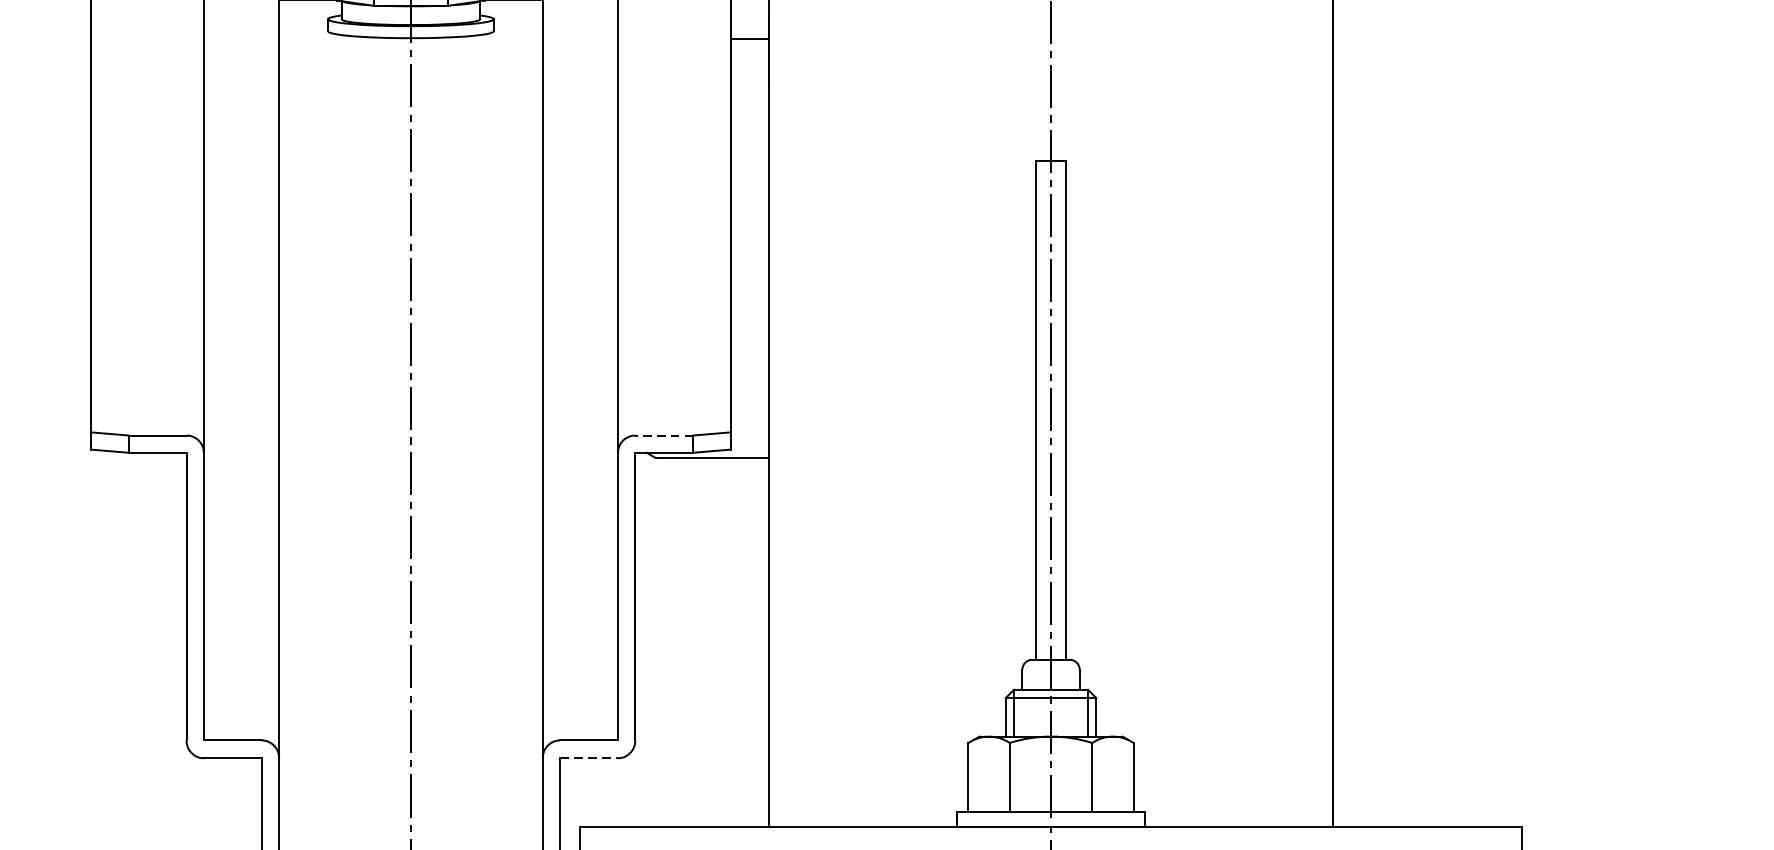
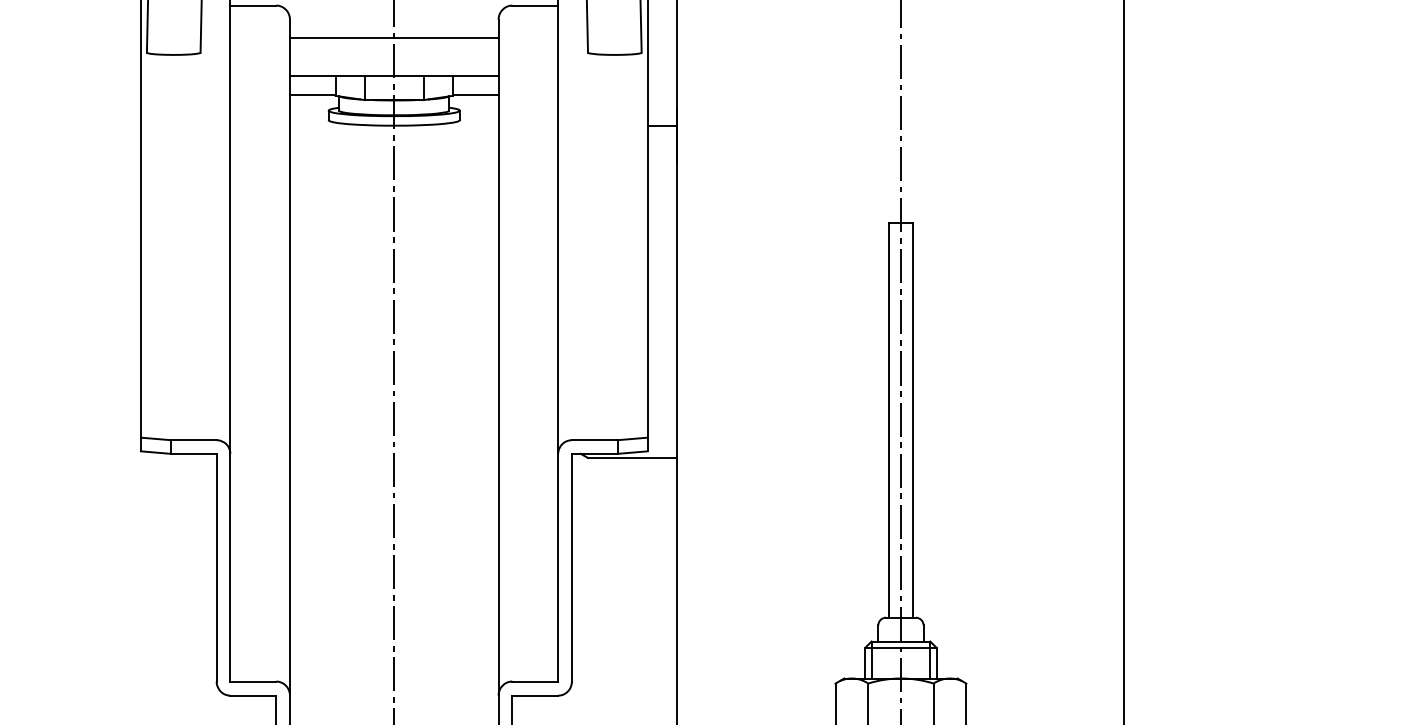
line: (663, 435) -> (594, 440), dashed -> solid
line: (589, 758) -> (535, 695), dashed -> solid

